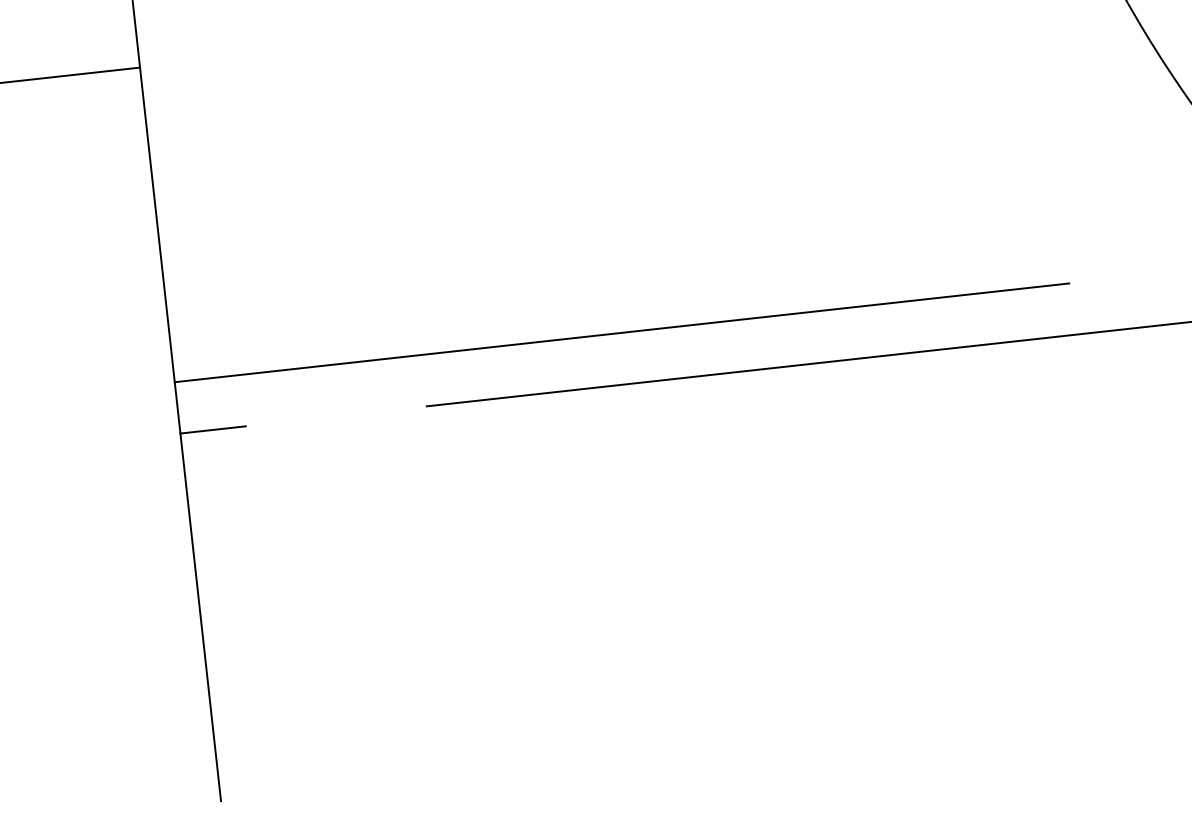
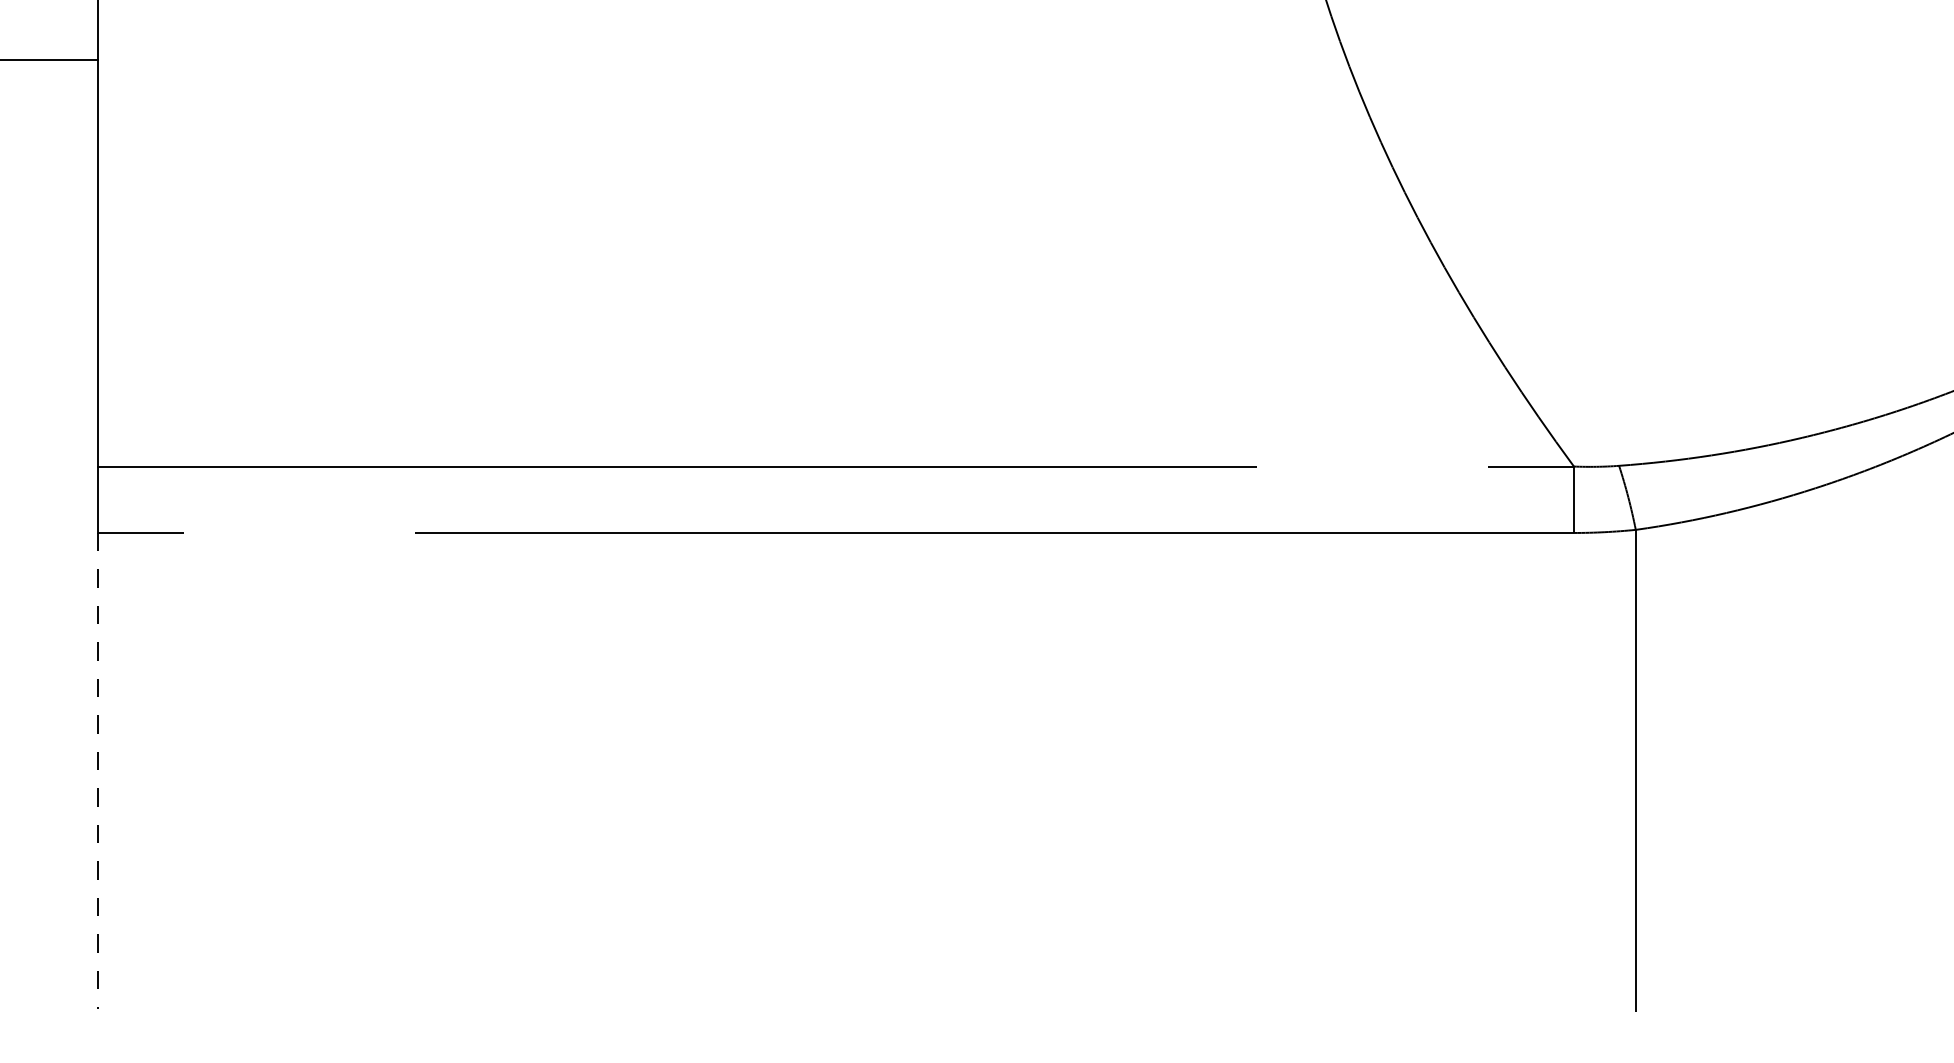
line: (200, 617) -> (97, 770), solid -> dashed

